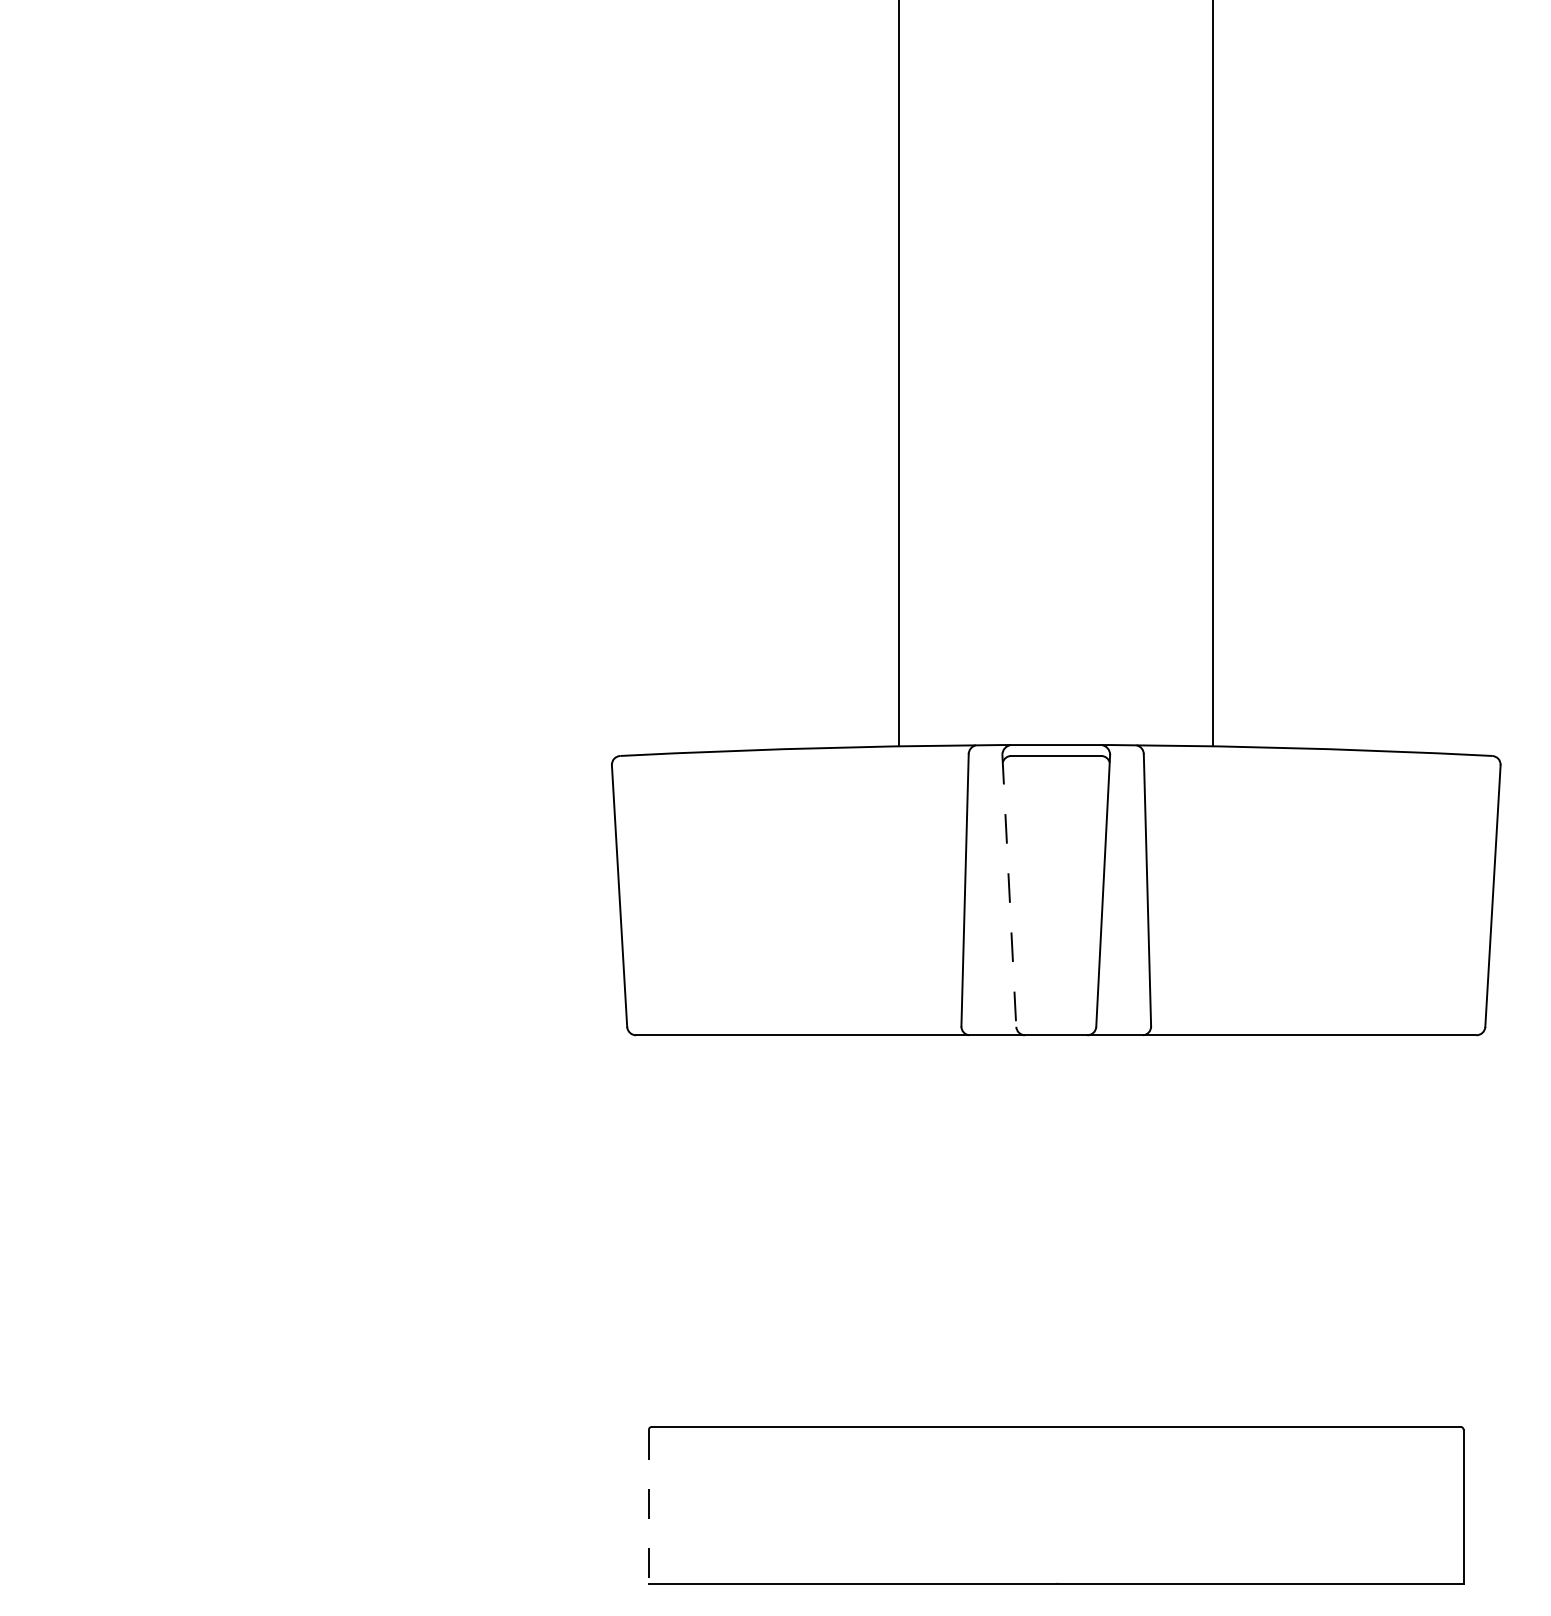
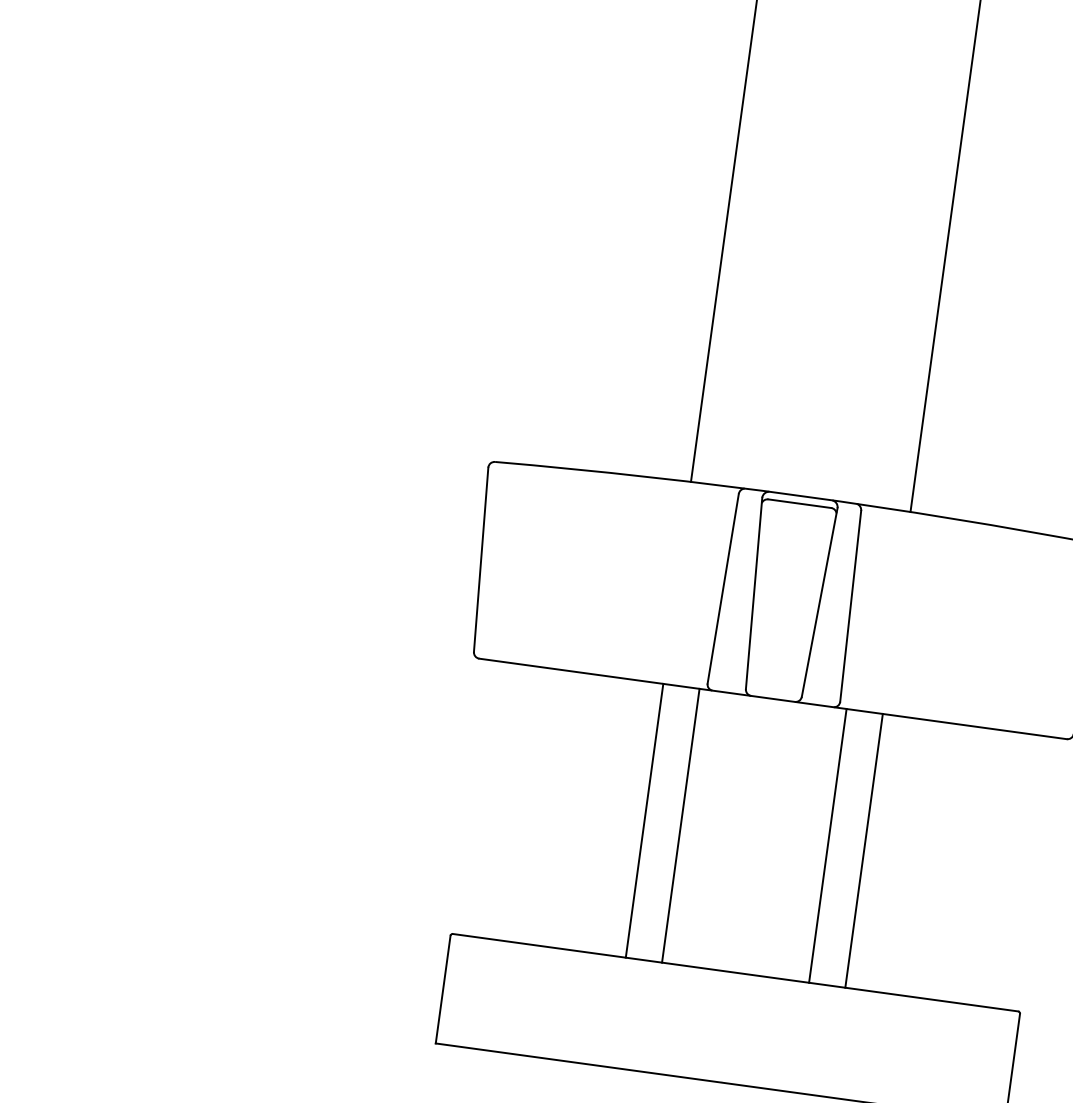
line: (1009, 891) -> (754, 593), dashed -> solid
line: (899, 1230) -> (644, 820), added
line: (951, 1230) -> (681, 825), added
line: (1161, 1230) -> (827, 845), added
line: (1213, 1230) -> (864, 850), added
line: (648, 1507) -> (442, 989), dashed -> solid

